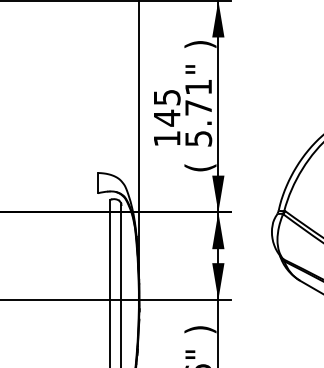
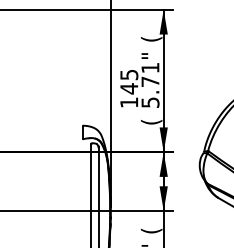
text: (200, 44) -> (151, 39), ) -> (
text: (200, 328) -> (151, 230), ) -> (

